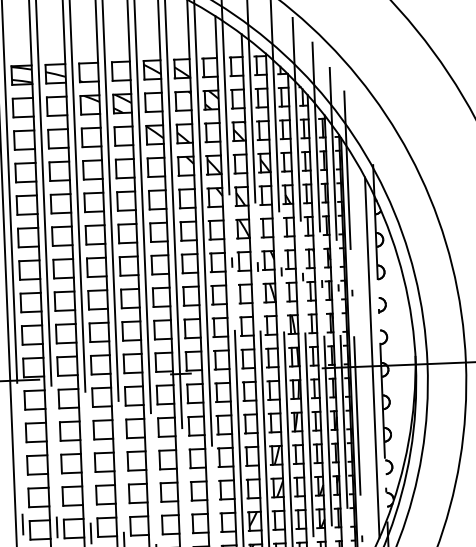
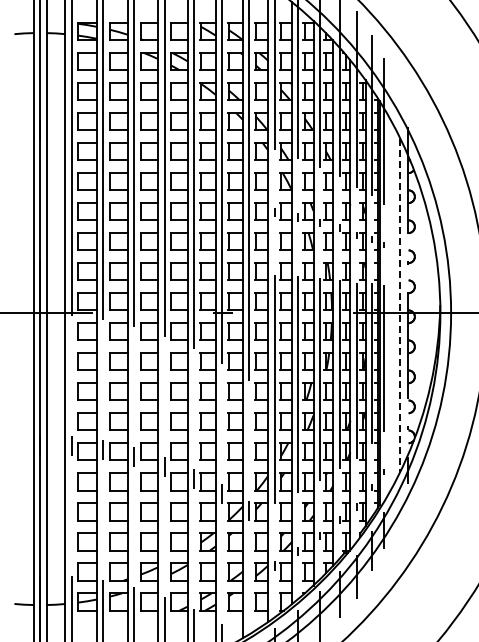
line: (372, 357) -> (400, 305), solid -> dashed

